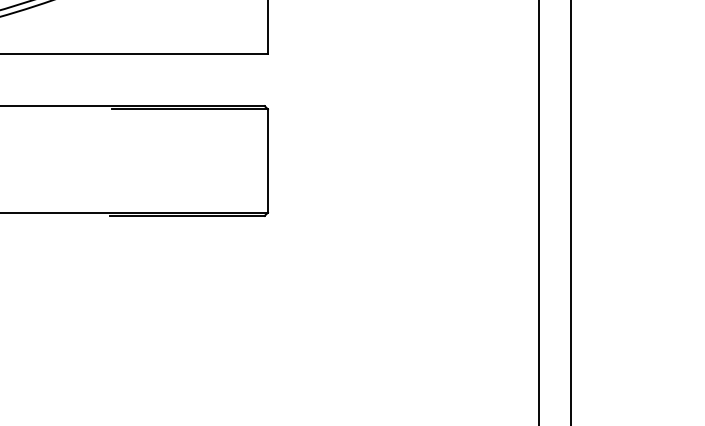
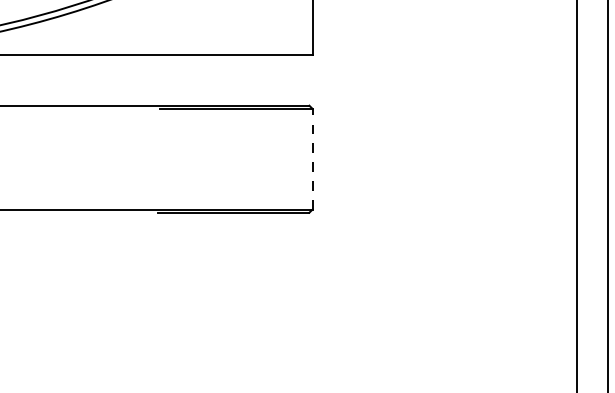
line: (267, 161) -> (312, 159), solid -> dashed

